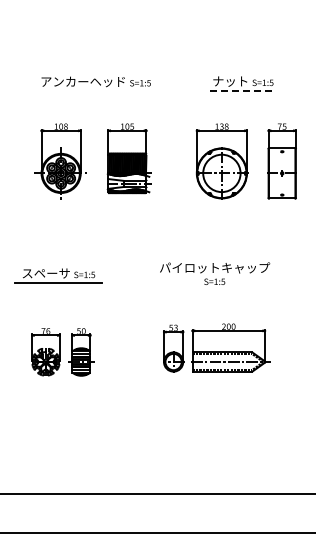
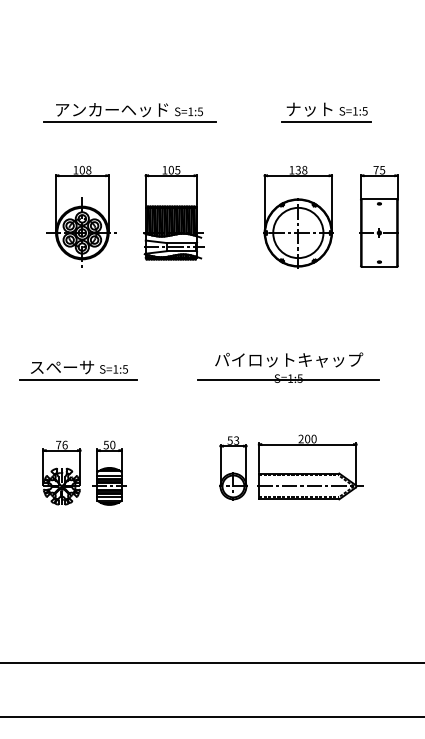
line: (96, 90) -> (129, 121), added
line: (243, 90) -> (327, 121), dashed -> solid
line: (214, 283) -> (288, 380), added

